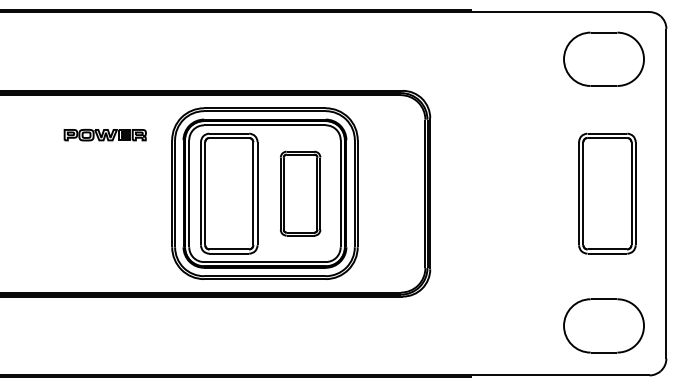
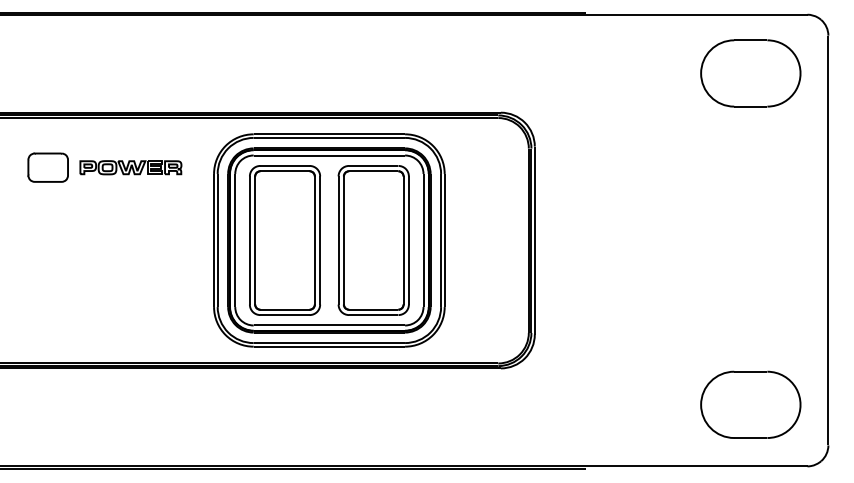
part: (38, 134) -> (47, 167), added
part: (300, 193) -> (373, 240), size x1.43
part: (606, 193) -> (754, 240), removed

